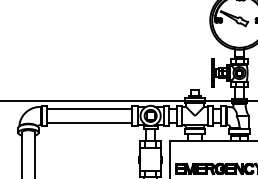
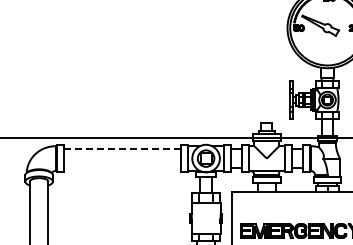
line: (89, 109) -> (122, 149), solid -> dashed
line: (89, 122) -> (122, 167), removed

